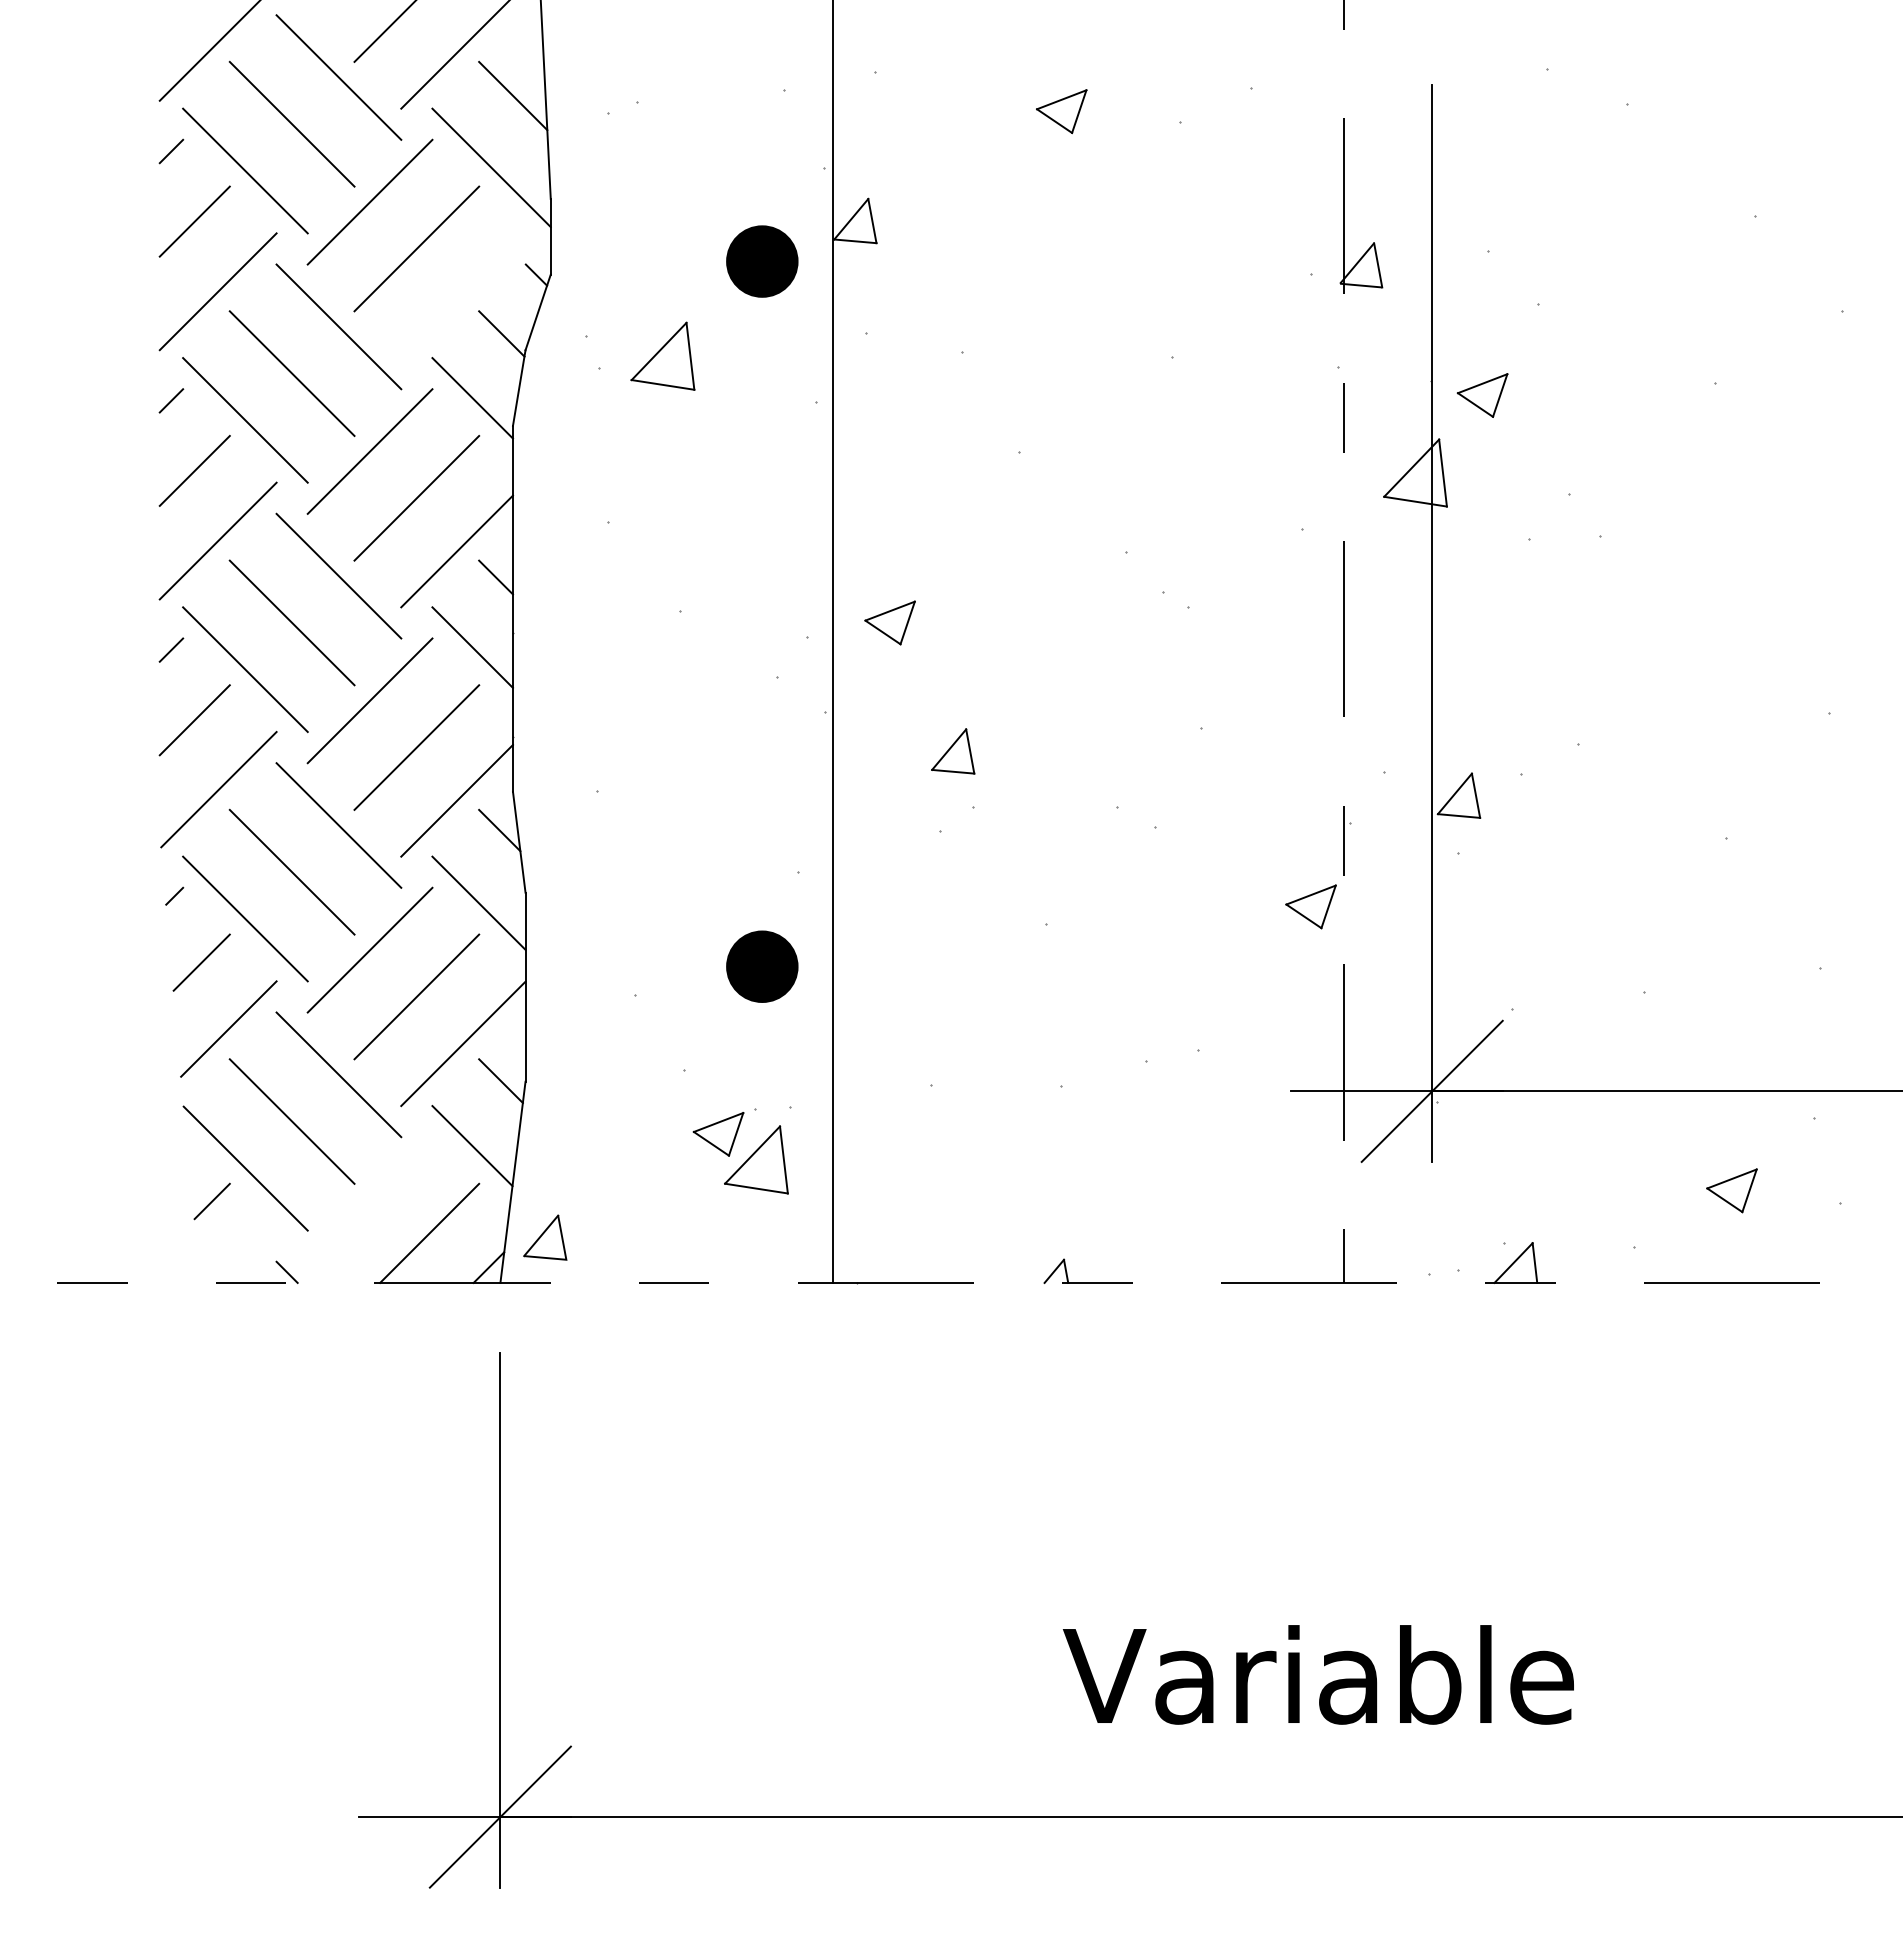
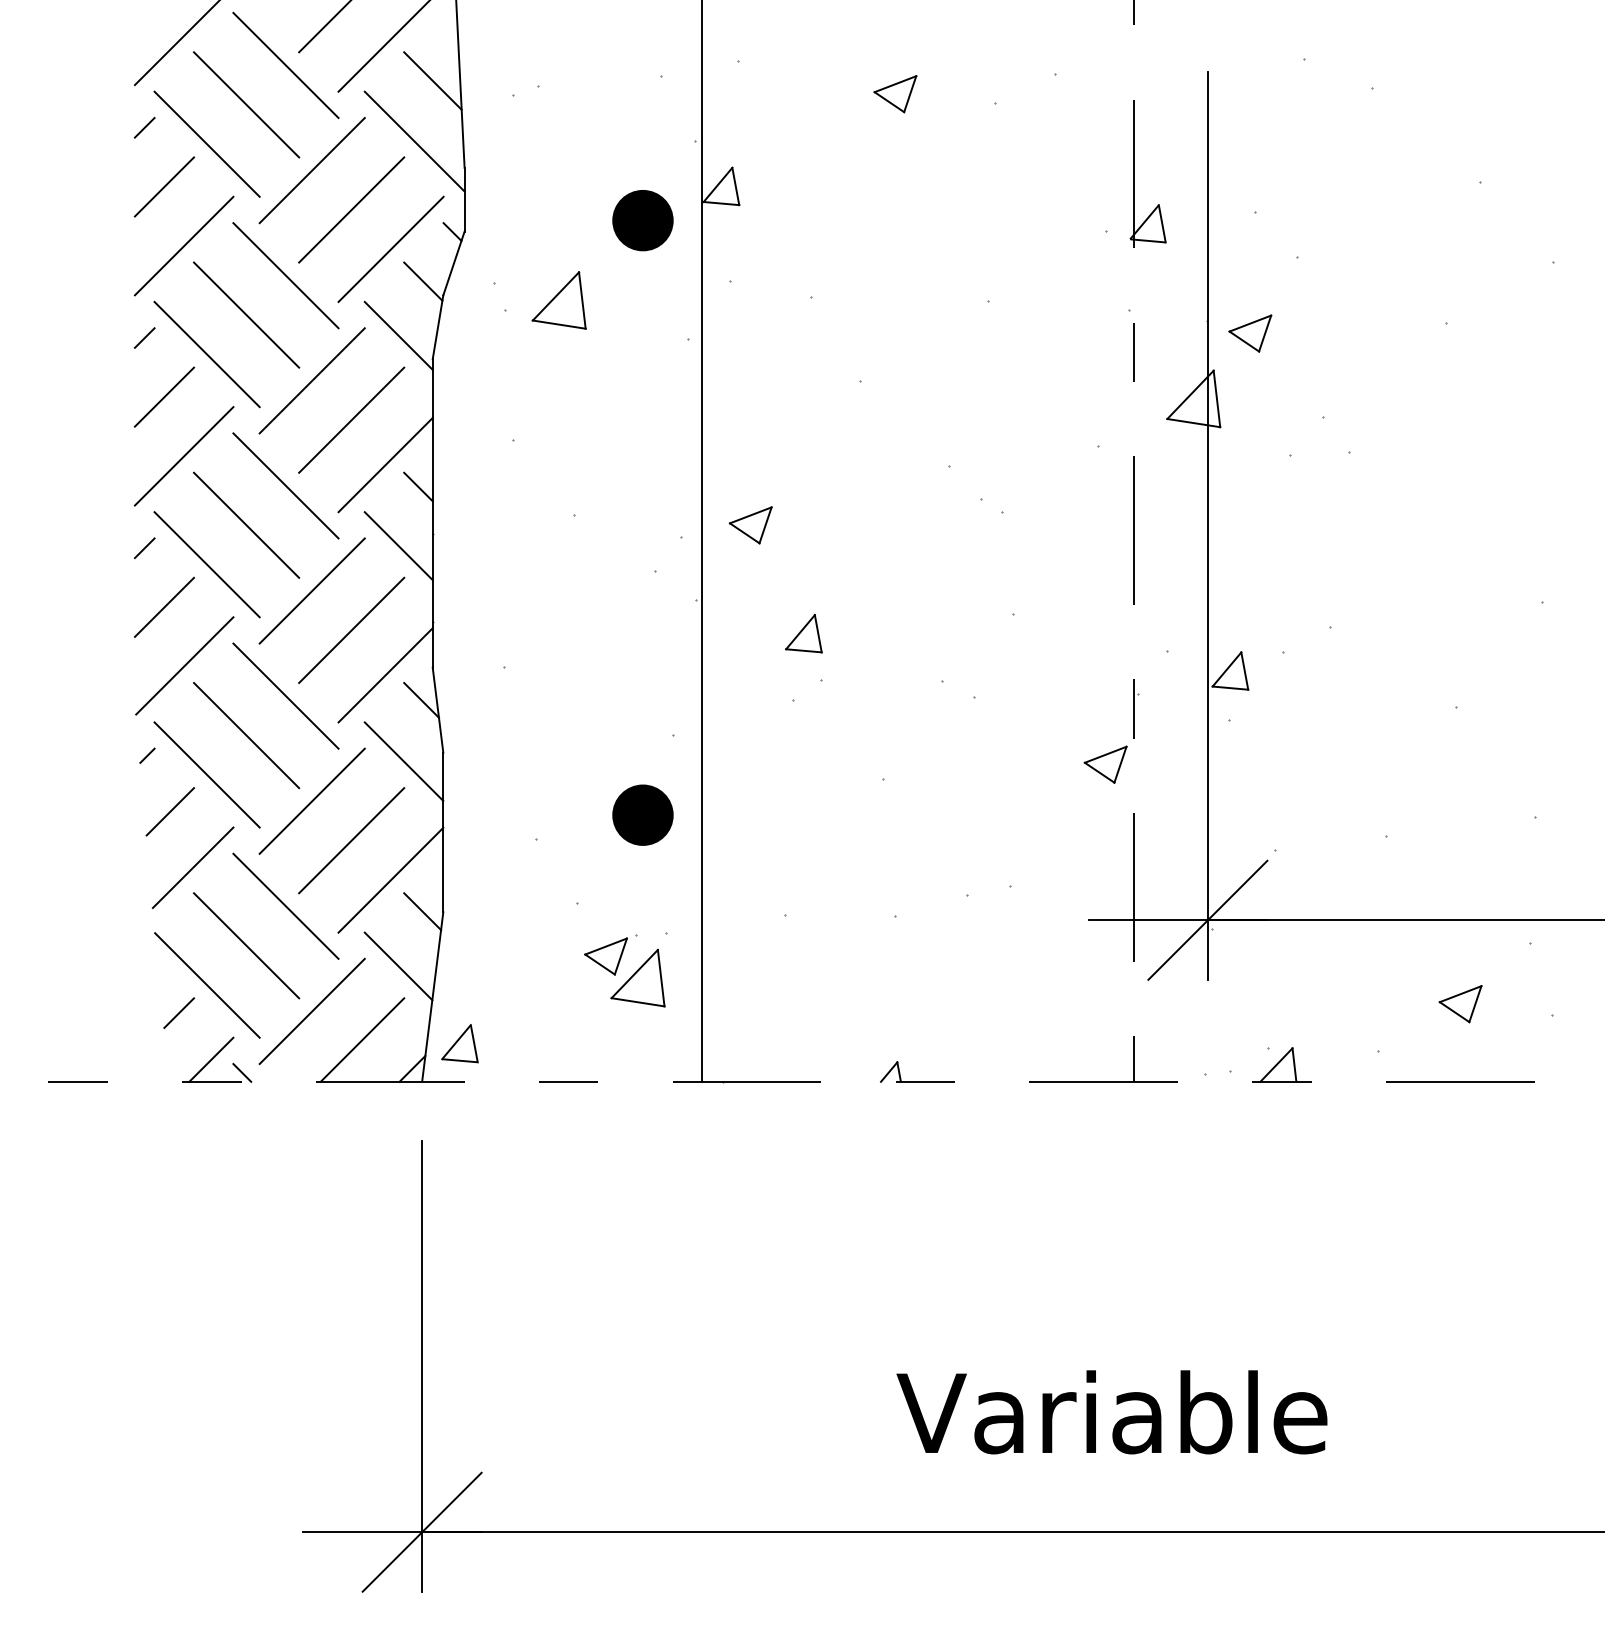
line: (463, 295) -> (391, 249), added
line: (369, 1199) -> (311, 1011), added
line: (250, 1256) -> (211, 1059), added

